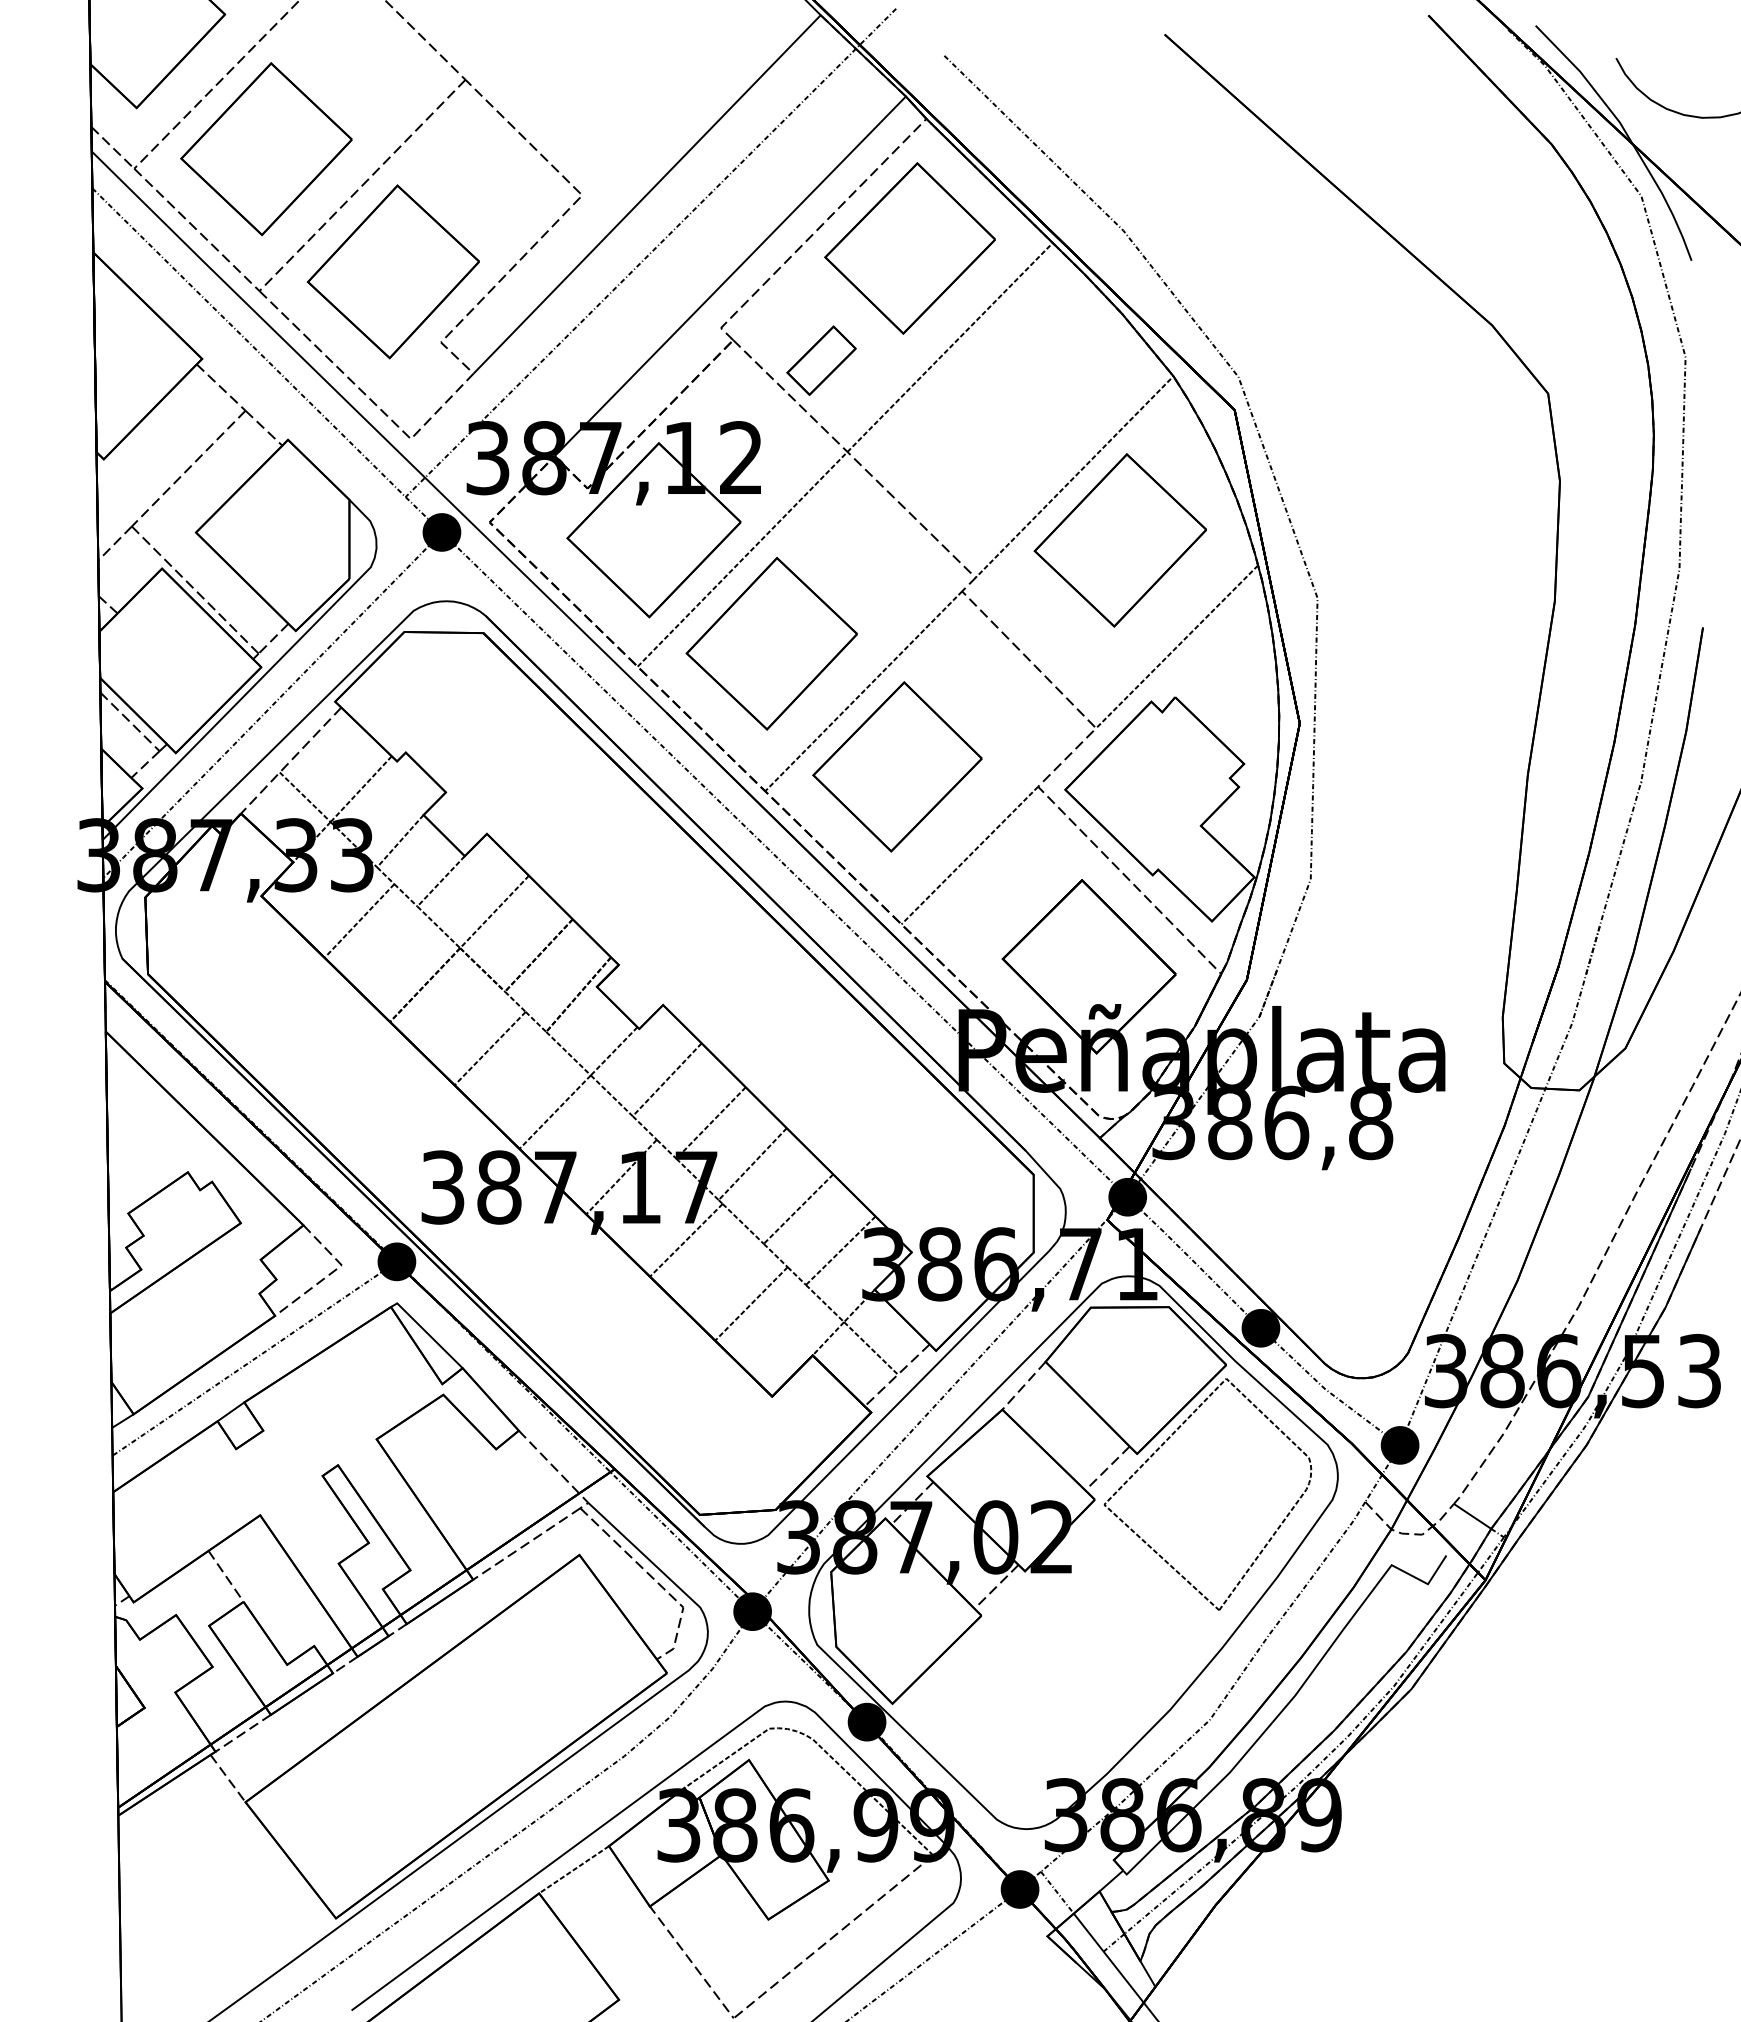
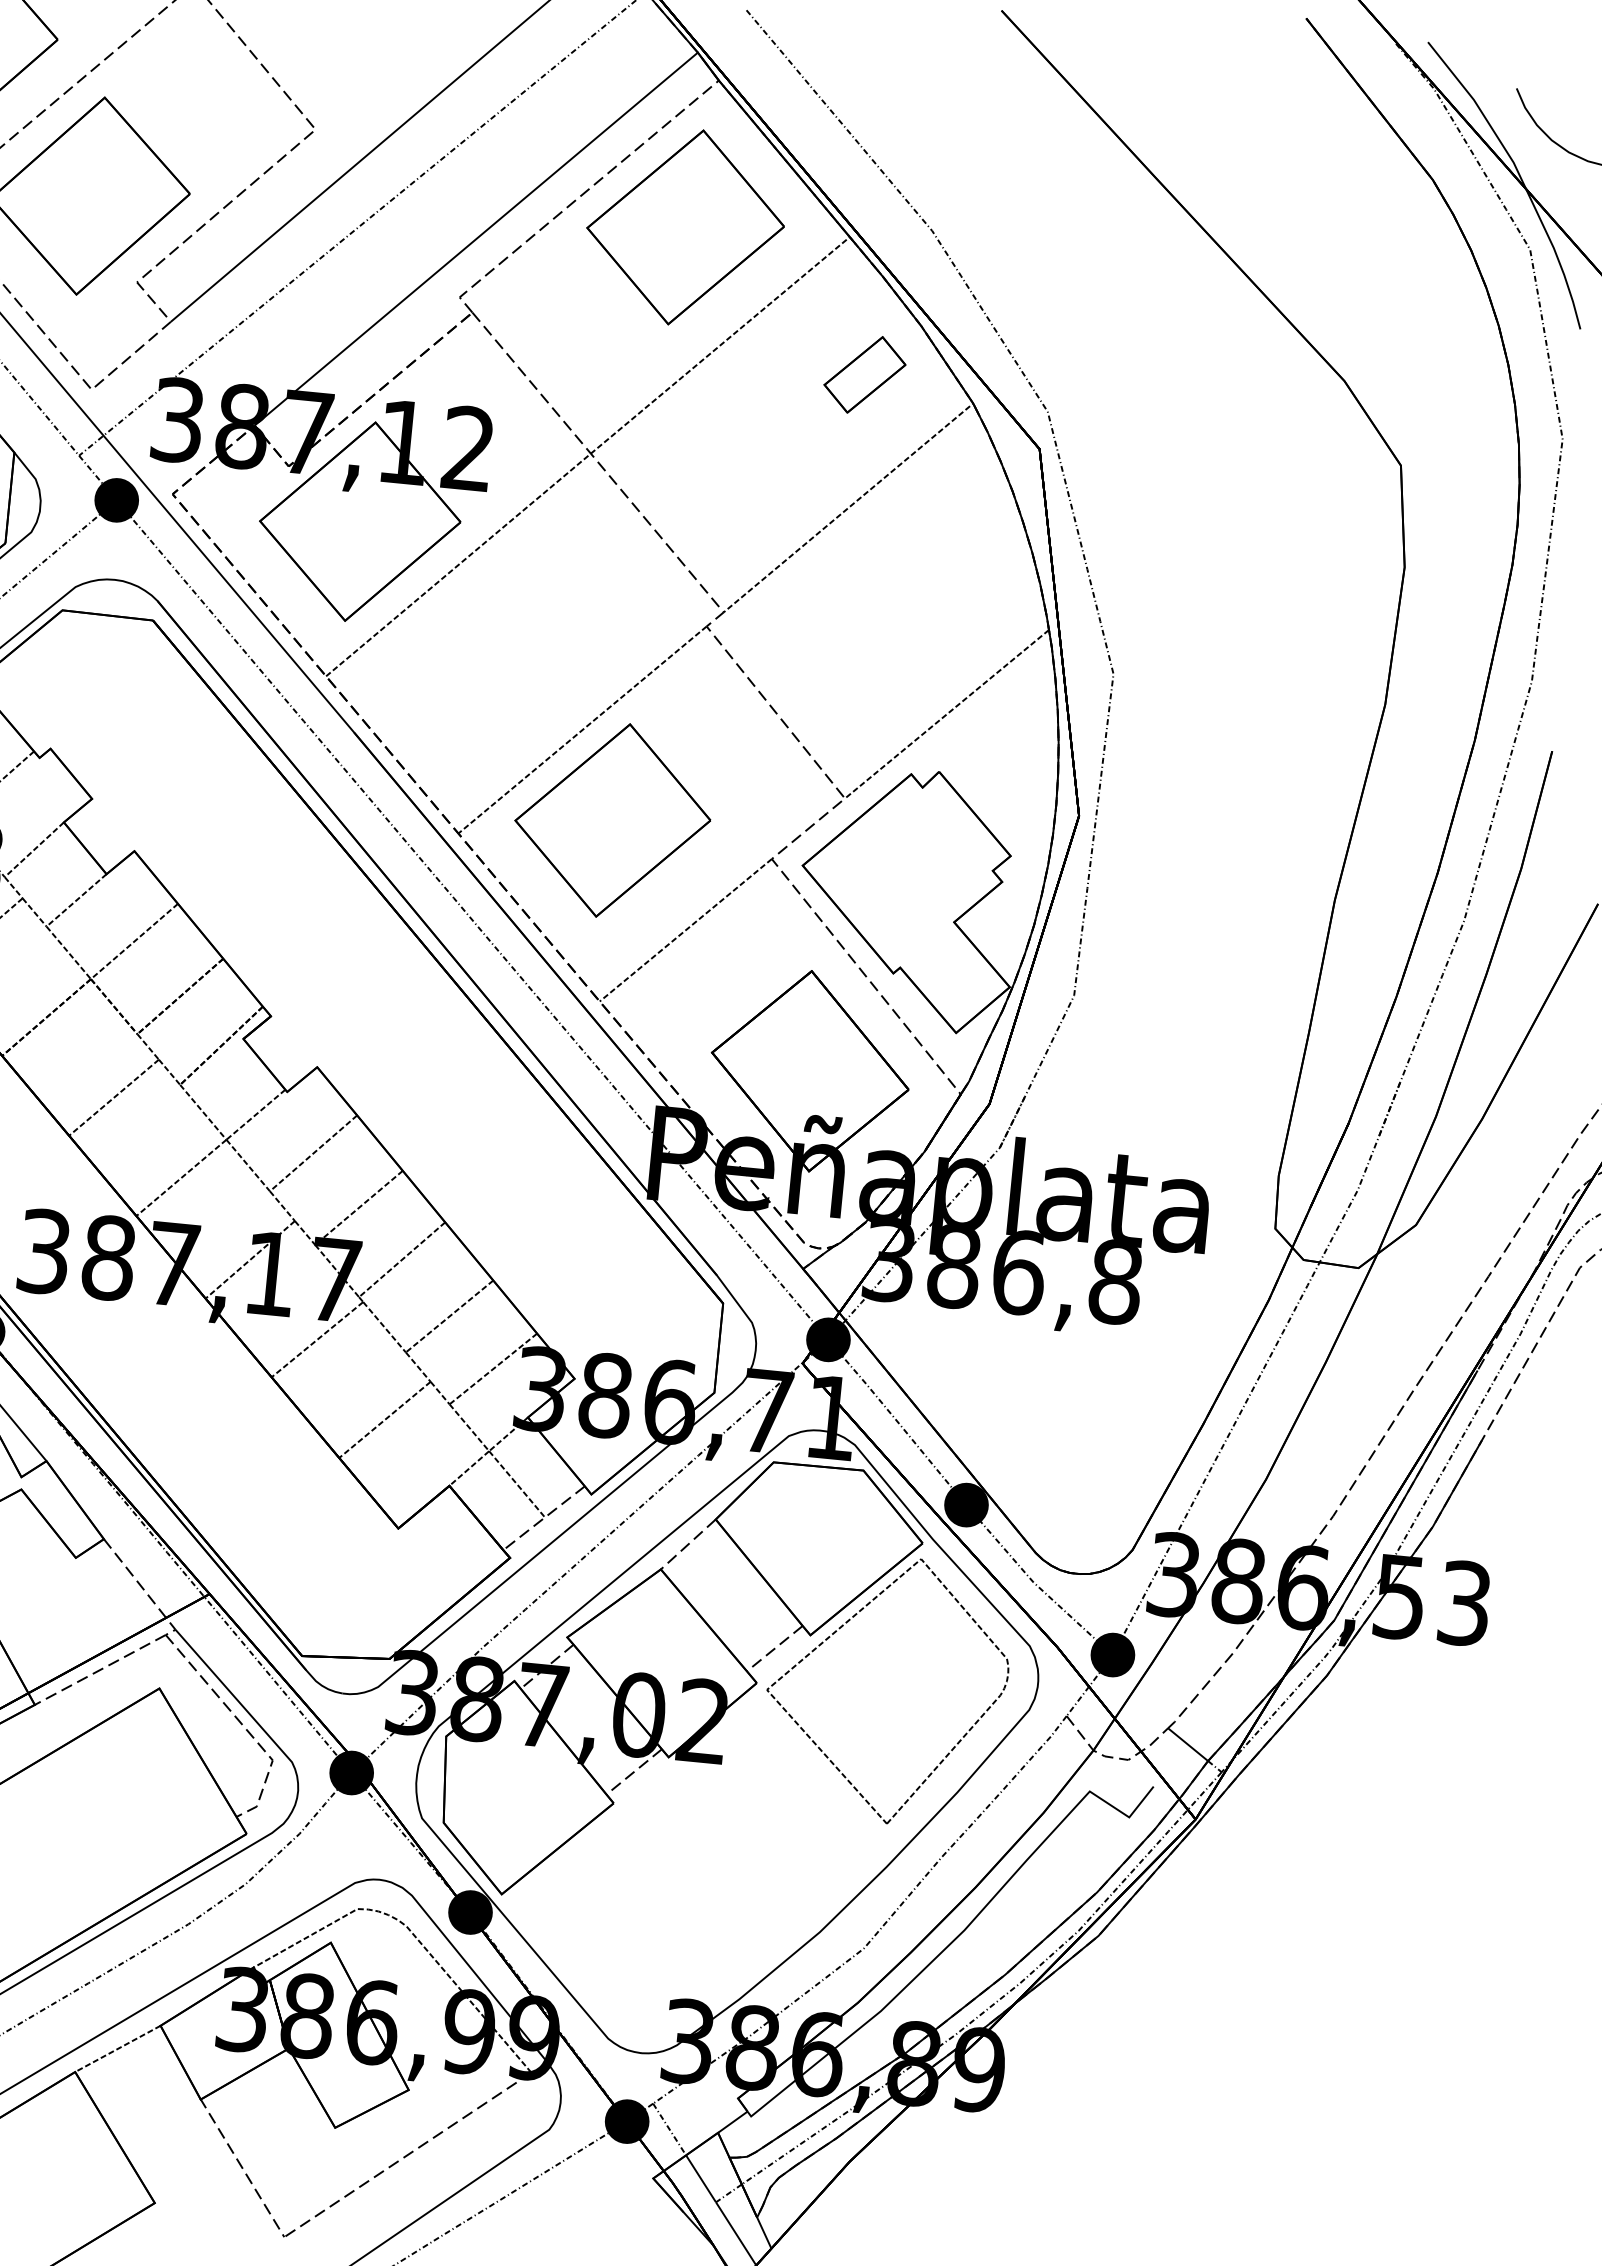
part: (821, 360) -> (864, 374), moved
part: (1119, 540) -> (892, 585), removed
part: (771, 643) -> (482, 664), removed

